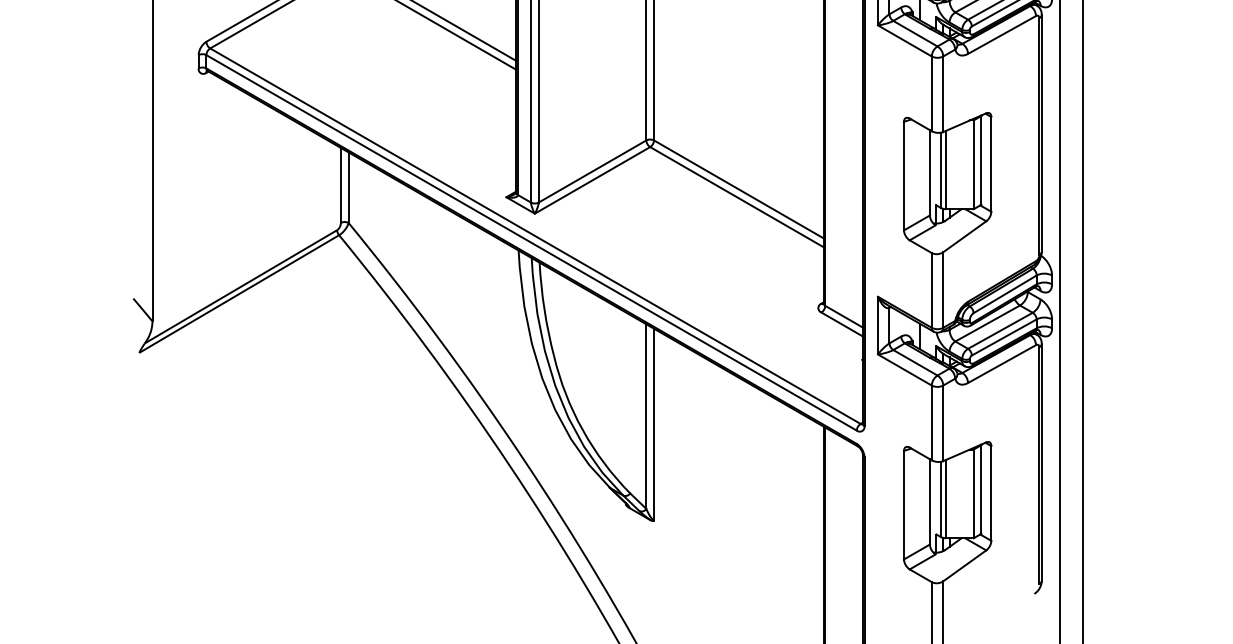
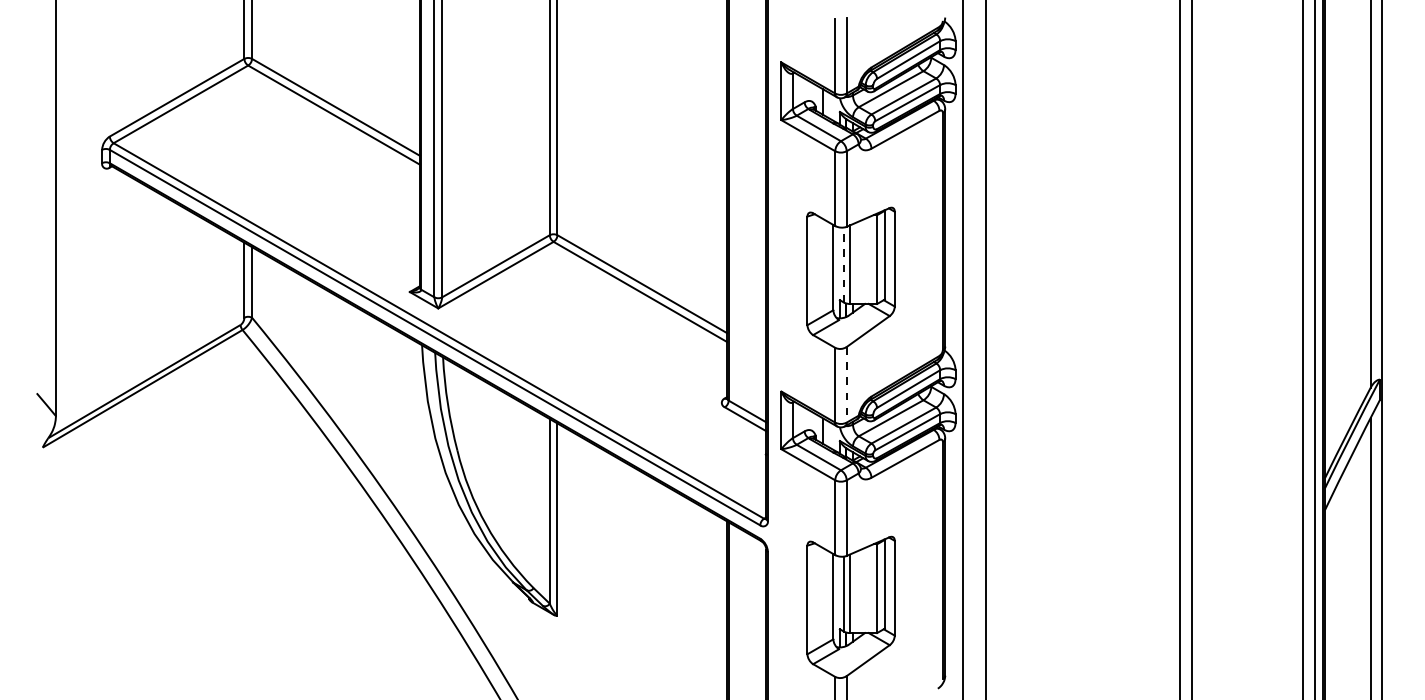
line: (941, 170) -> (844, 265), solid -> dashed
line: (943, 289) -> (846, 384), solid -> dashed

